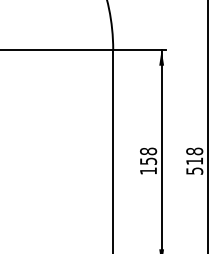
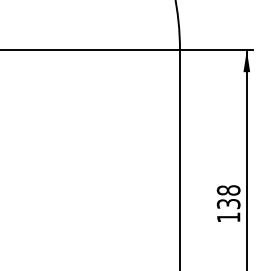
text: (148, 160) -> (228, 202), 158 -> 138

